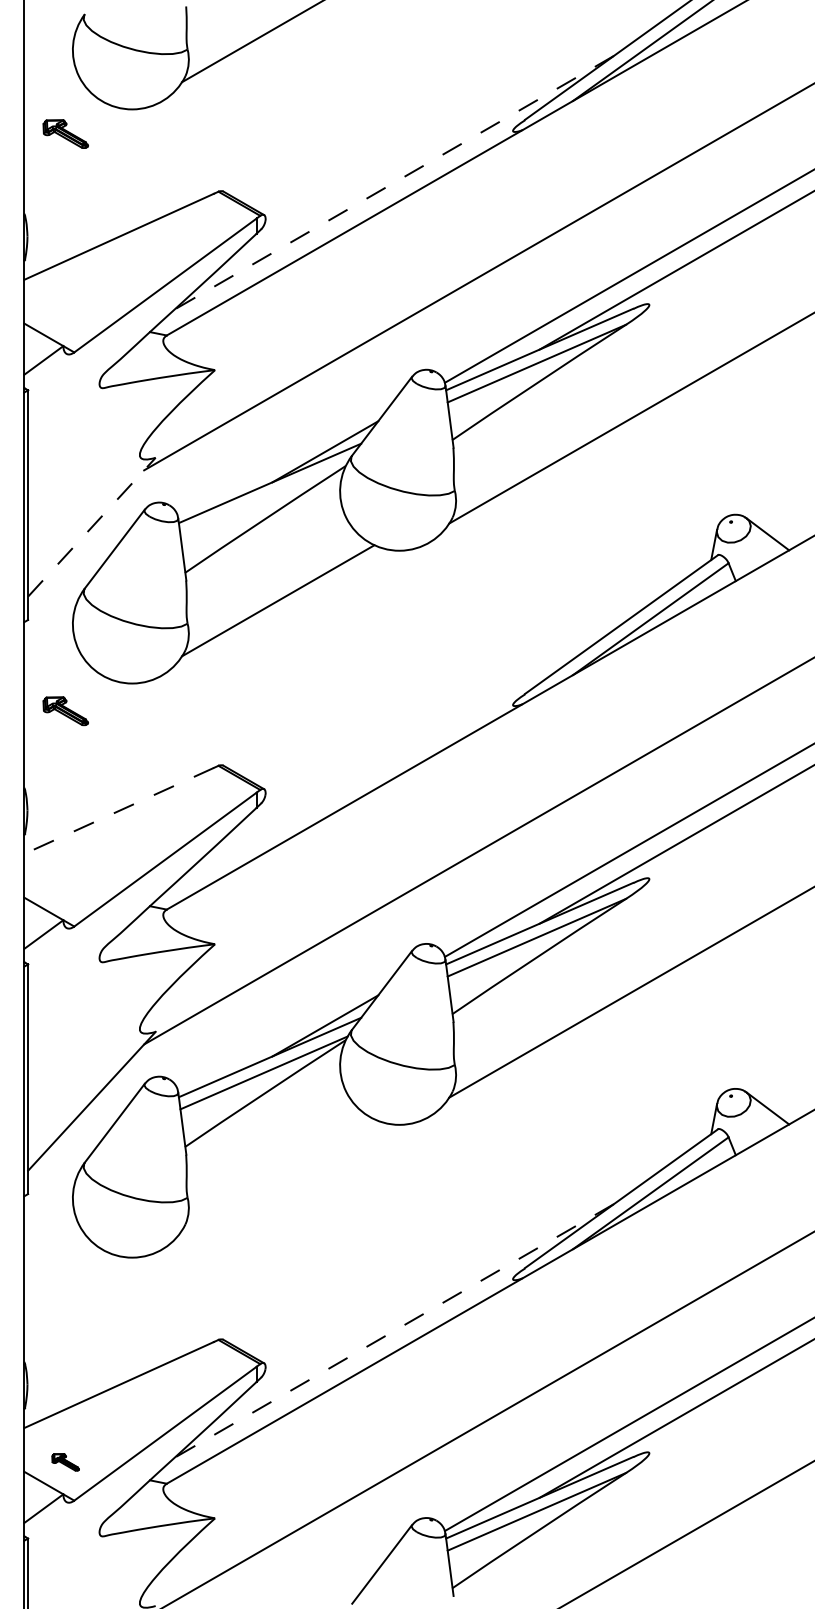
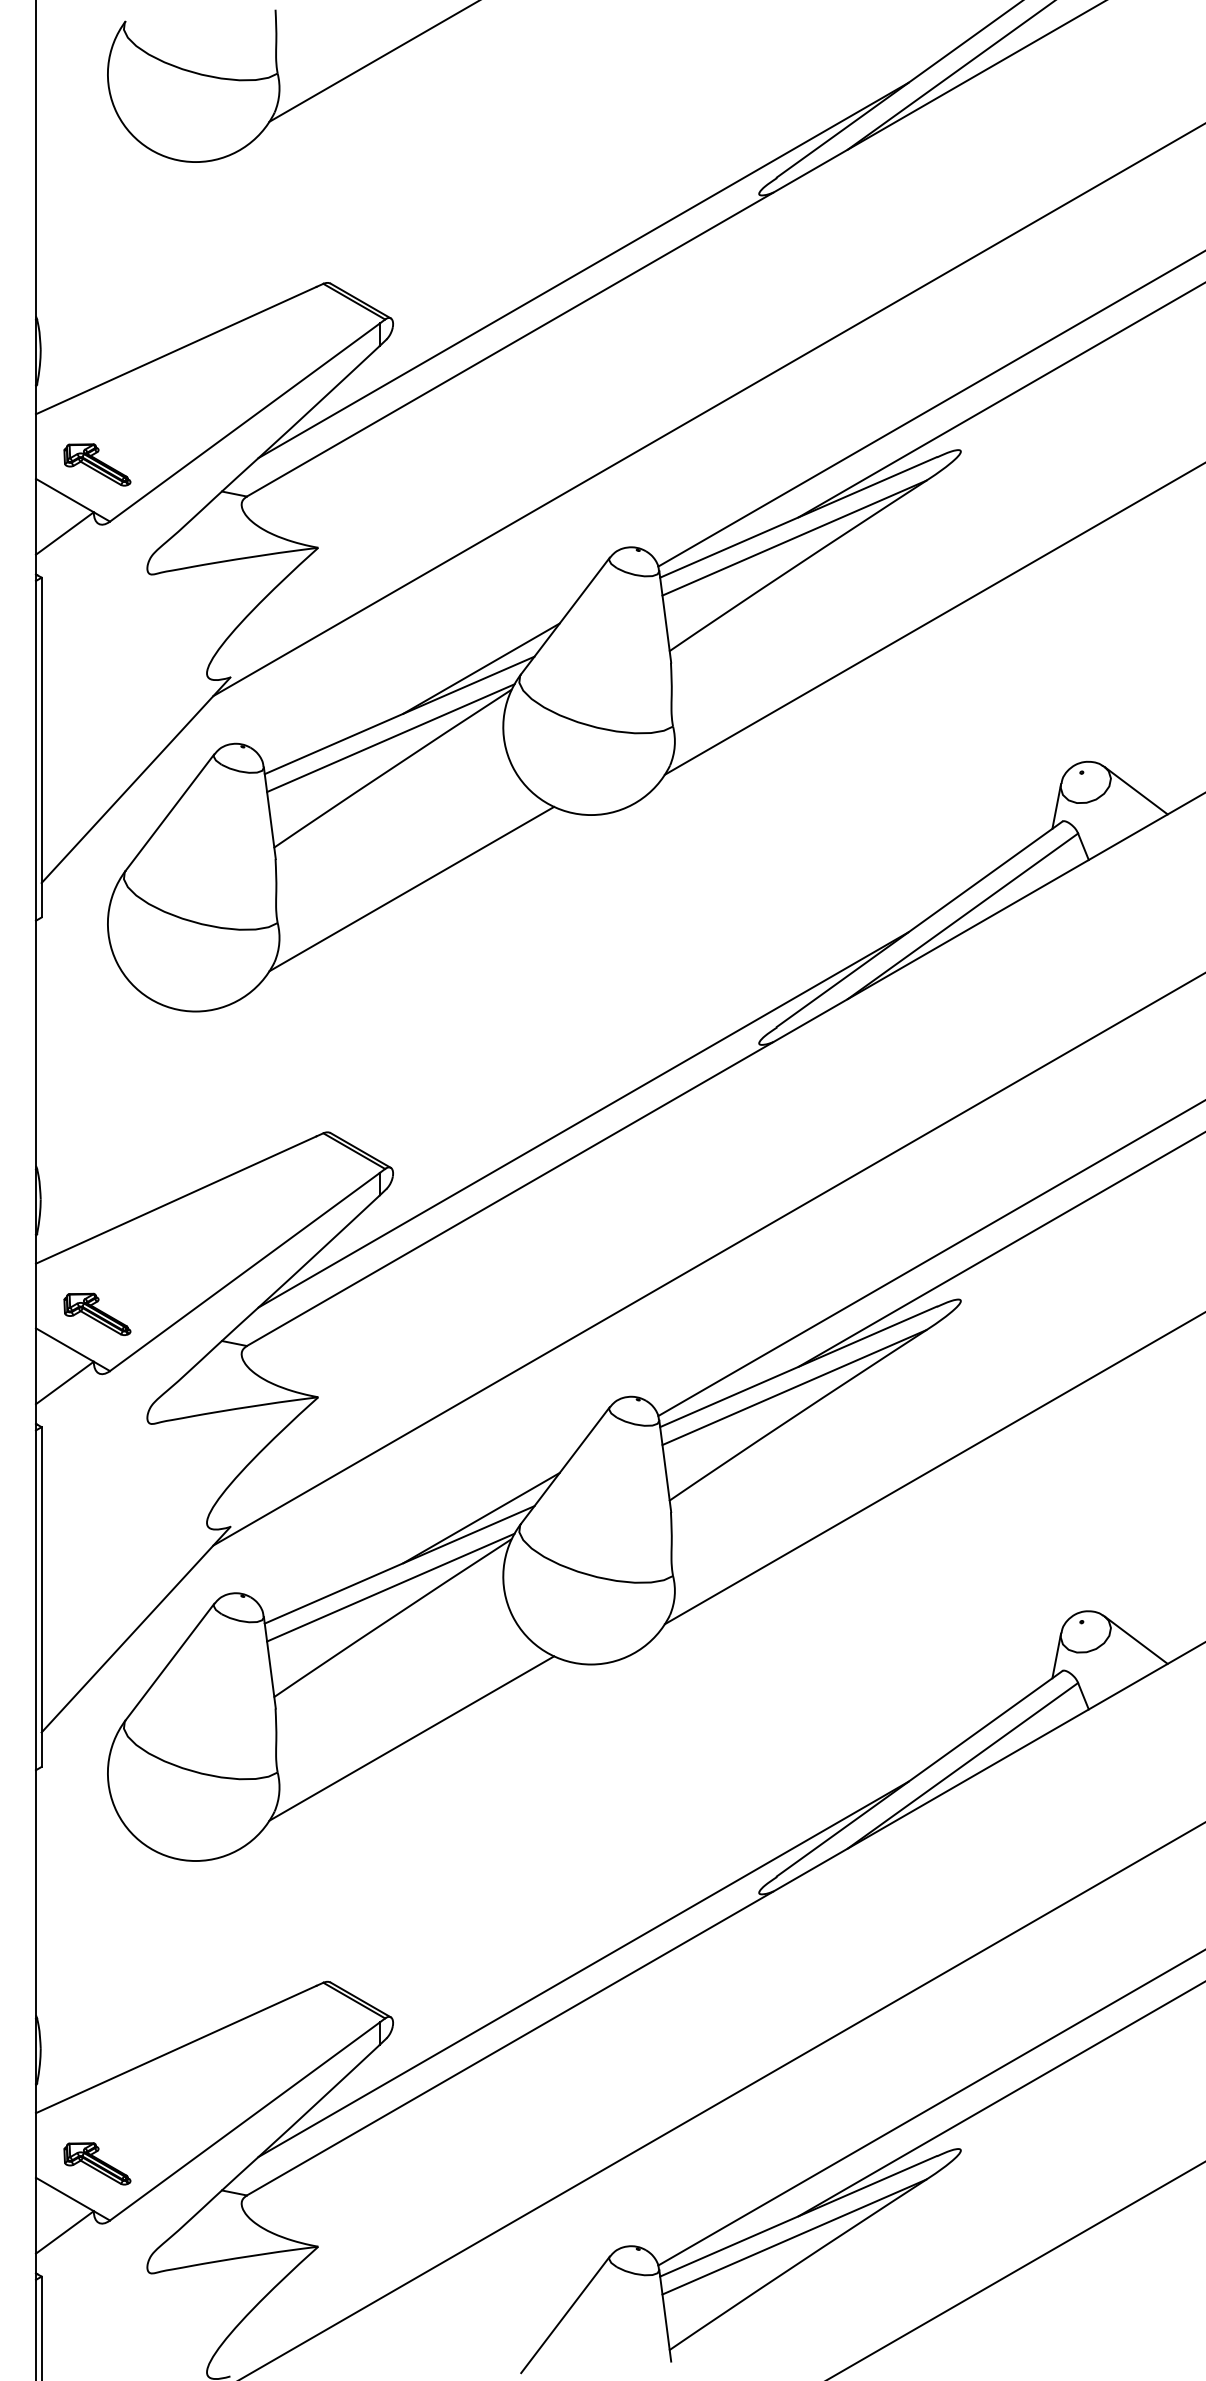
part: (65, 133) -> (96, 464), moved
line: (394, 182) -> (583, 270), dashed -> solid
line: (263, 498) -> (389, 737), added
line: (92, 526) -> (136, 779), dashed -> solid
part: (65, 711) -> (96, 1314), moved
line: (393, 756) -> (582, 1119), added
line: (118, 811) -> (175, 1200), dashed -> solid
line: (278, 1174) -> (412, 1737), added
line: (394, 1330) -> (583, 1968), dashed -> solid
part: (65, 1462) -> (96, 2164), size x1.67

